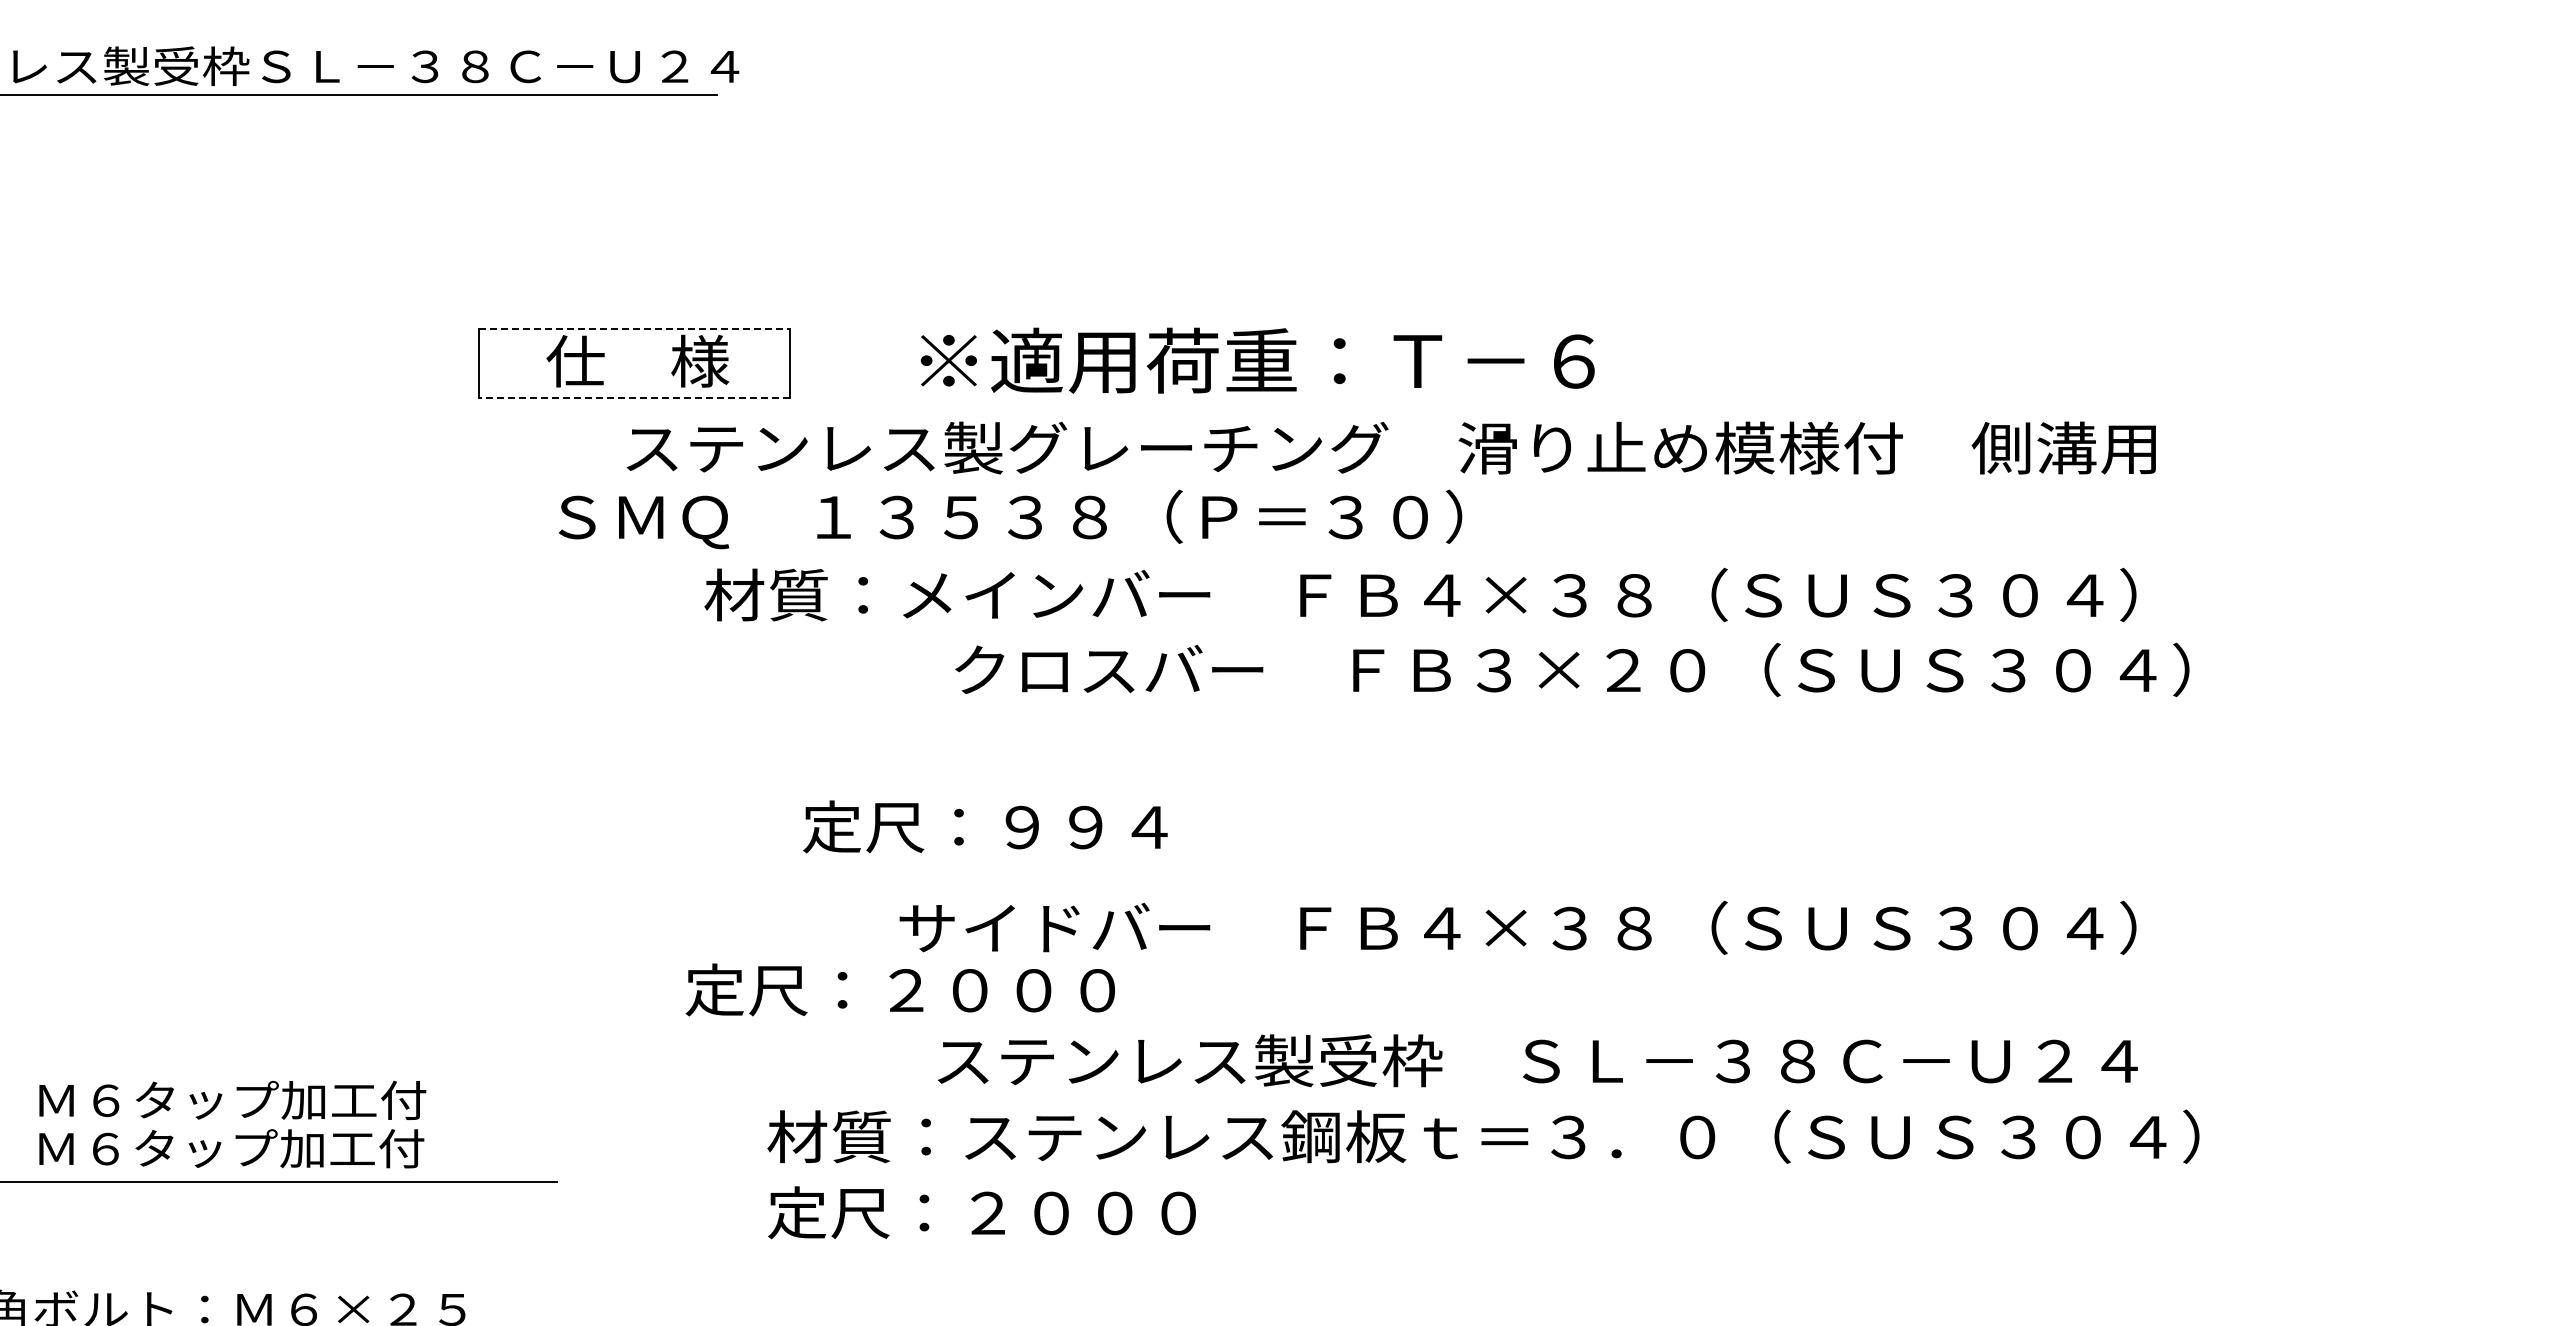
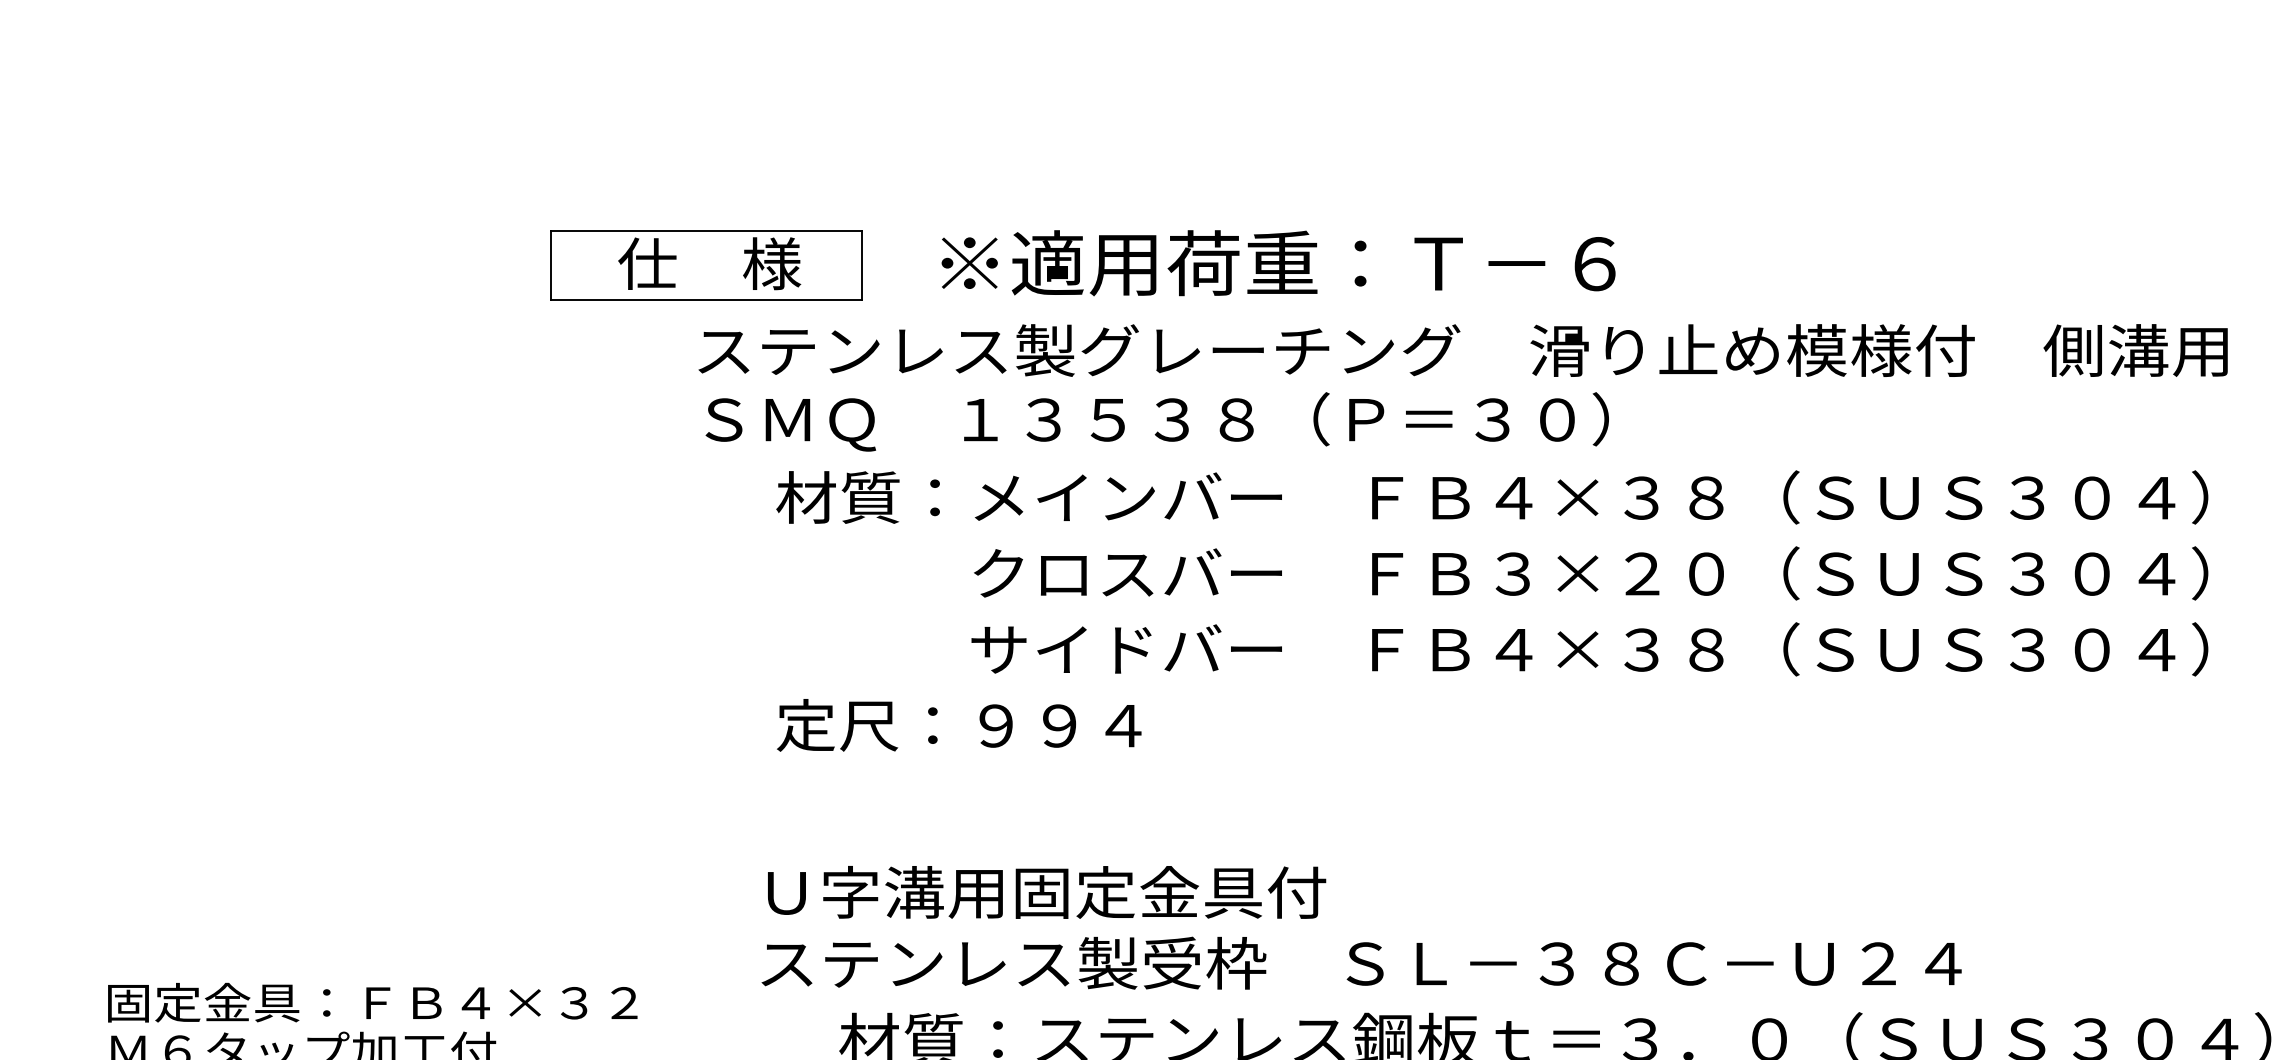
line: (634, 328) -> (706, 230), dashed -> solid
text: (1257, 360) -> (1278, 262), moved
line: (633, 397) -> (705, 299), dashed -> solid
text: (1010, 519) -> (1157, 421), moved
text: (1572, 669) -> (1591, 572), moved
text: (985, 826) -> (959, 724), moved
text: (1517, 927) -> (1589, 648), moved
text: (969, 989) -> (1041, 891), 定尺：２０００ -> Ｕ字溝用固定金具付
text: (1537, 1060) -> (1361, 962), moved
text: (300, 1100) -> (372, 1002), Ｍ６タップ加工付 -> 固定金具：ＦＢ４×３２

